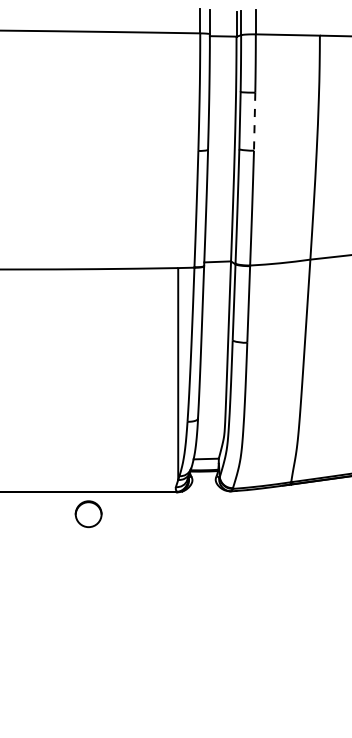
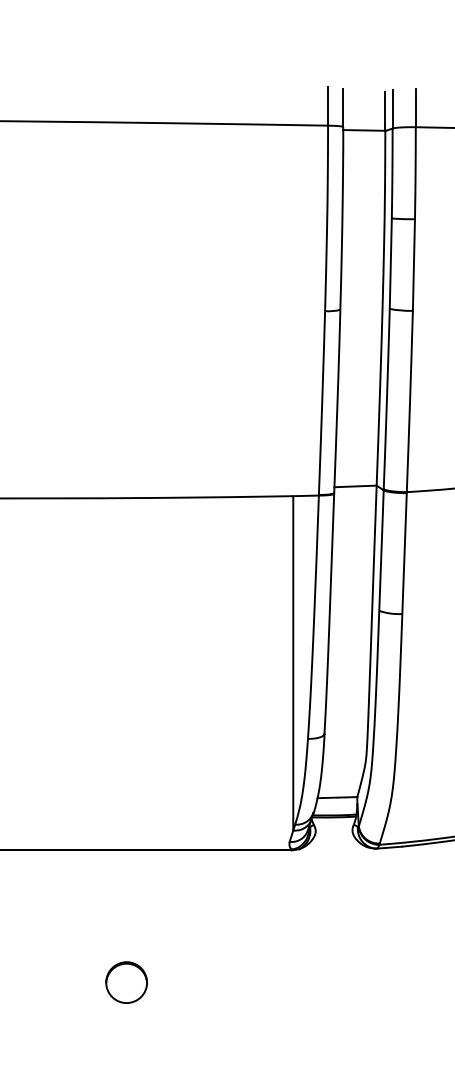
line: (254, 122) -> (413, 266), dashed -> solid
part: (88, 514) -> (126, 983), moved

